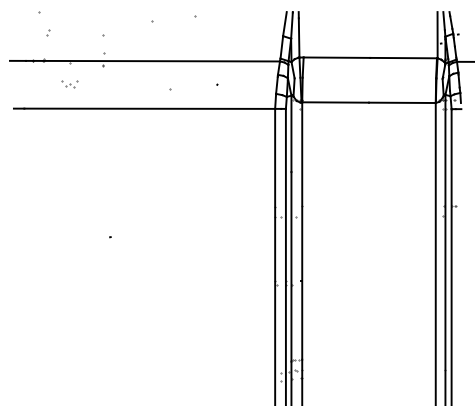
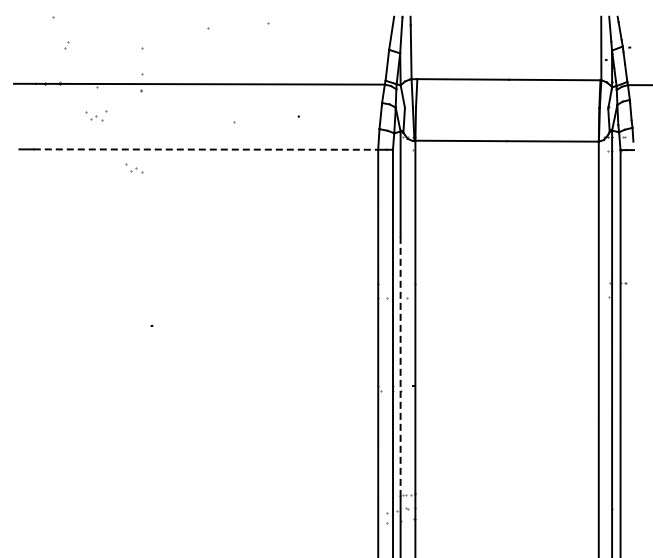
line: (150, 108) -> (206, 149), solid -> dashed
part: (97, 122) -> (134, 168), added
line: (291, 266) -> (400, 366), solid -> dashed

